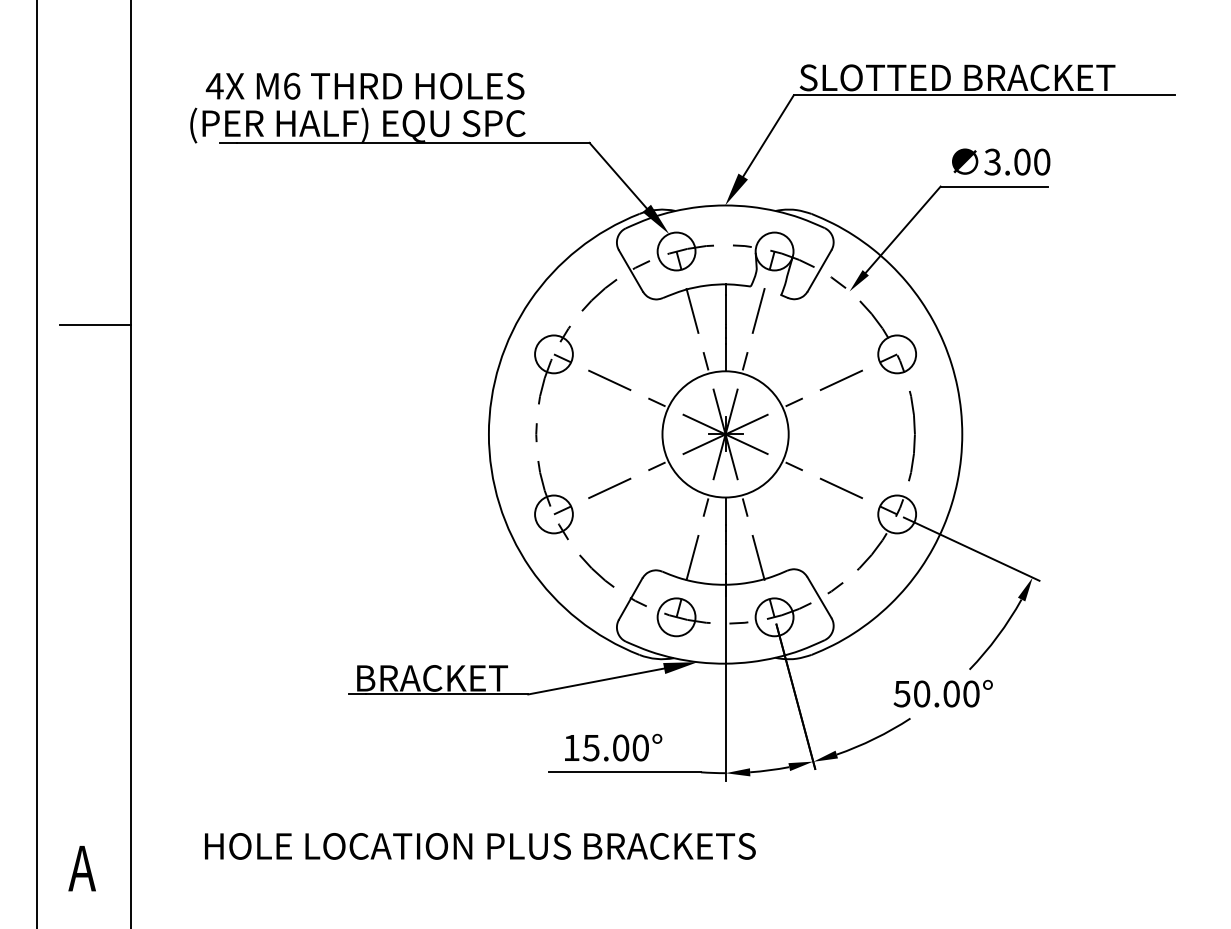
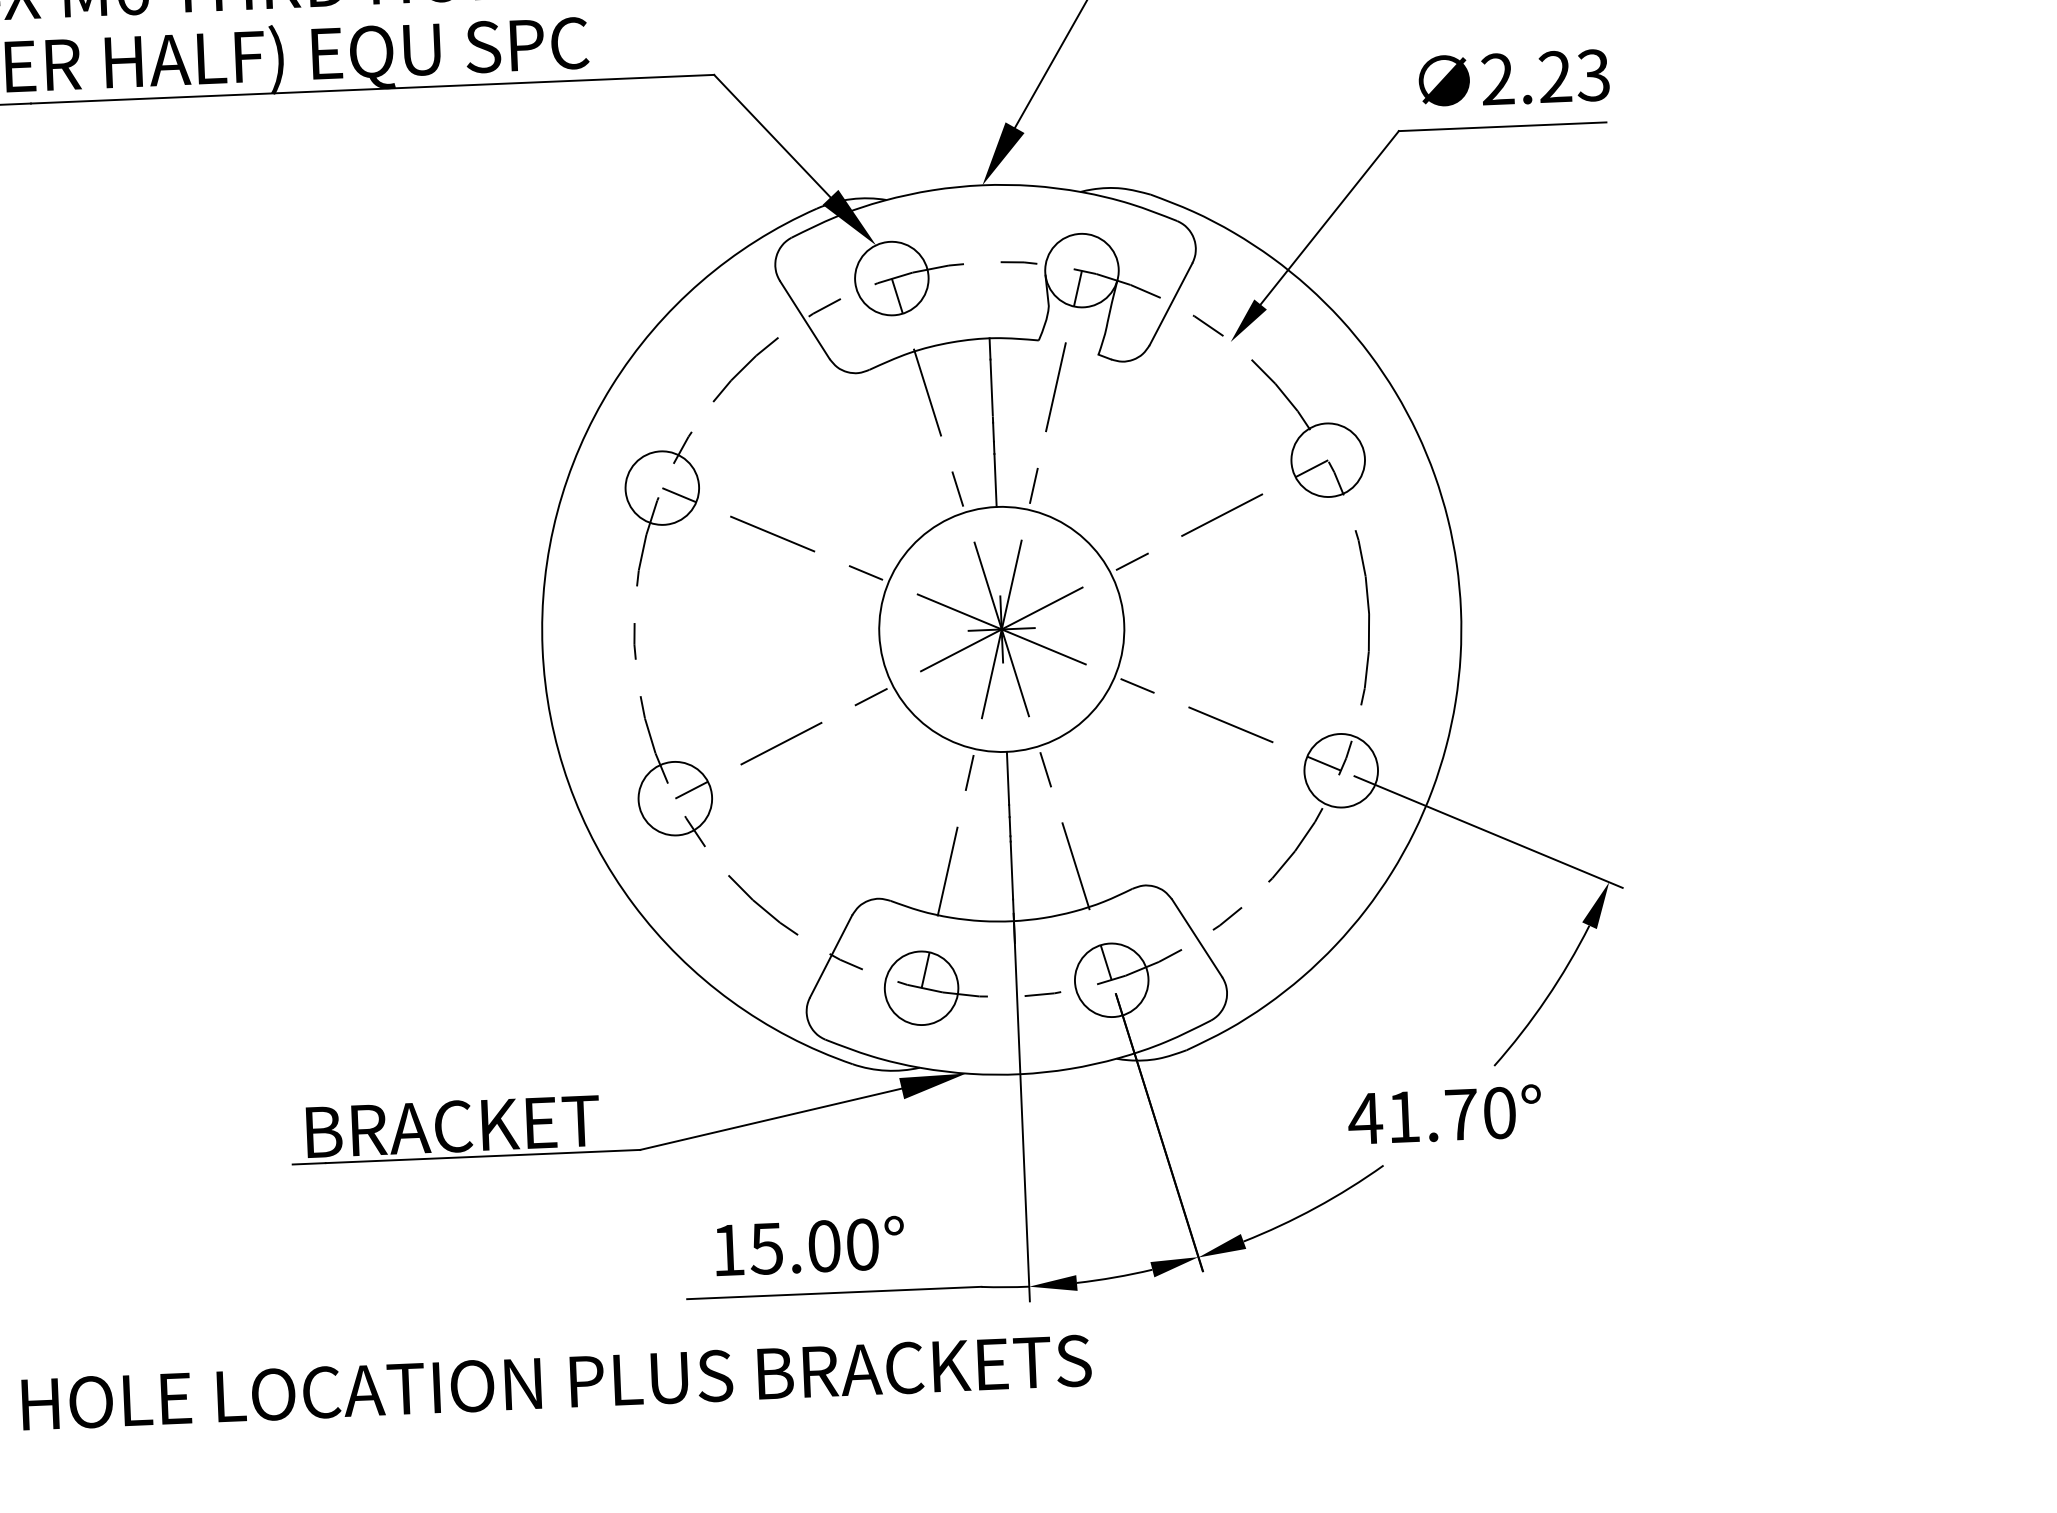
text: (1017, 161) -> (1545, 76), 3.00 -> 2.23
text: (926, 693) -> (1412, 1115), 50.00° -> 41.70°
text: (480, 846) -> (557, 1382), moved

